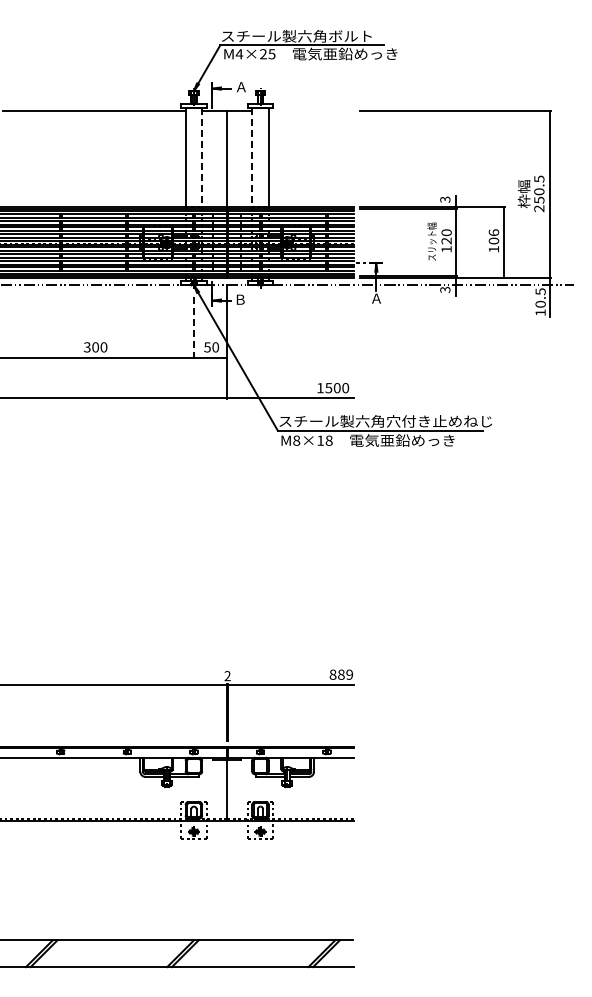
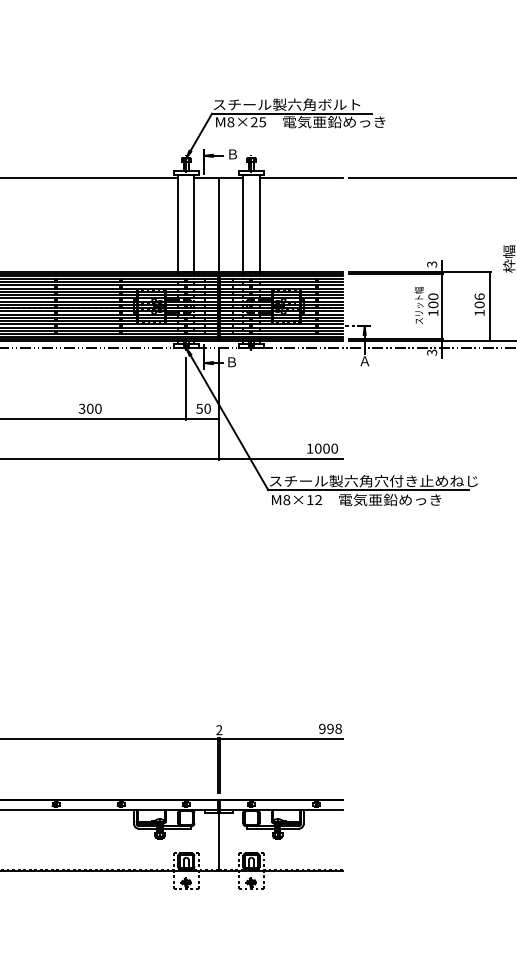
text: (239, 54) -> (230, 122), M4×25 -> M8×25
text: (241, 87) -> (232, 154), Ａ -> Ｂ
line: (310, 111) -> (300, 178), added
line: (202, 157) -> (194, 223), dashed -> solid
line: (252, 157) -> (243, 223), dashed -> solid
text: (446, 240) -> (433, 304), 120 -> 100
line: (193, 326) -> (185, 388), dashed -> solid
text: (328, 388) -> (317, 449), 1500 -> 1000
text: (328, 440) -> (317, 499), M8×18 -> M8×12
text: (341, 674) -> (330, 728), 889 -> 998

